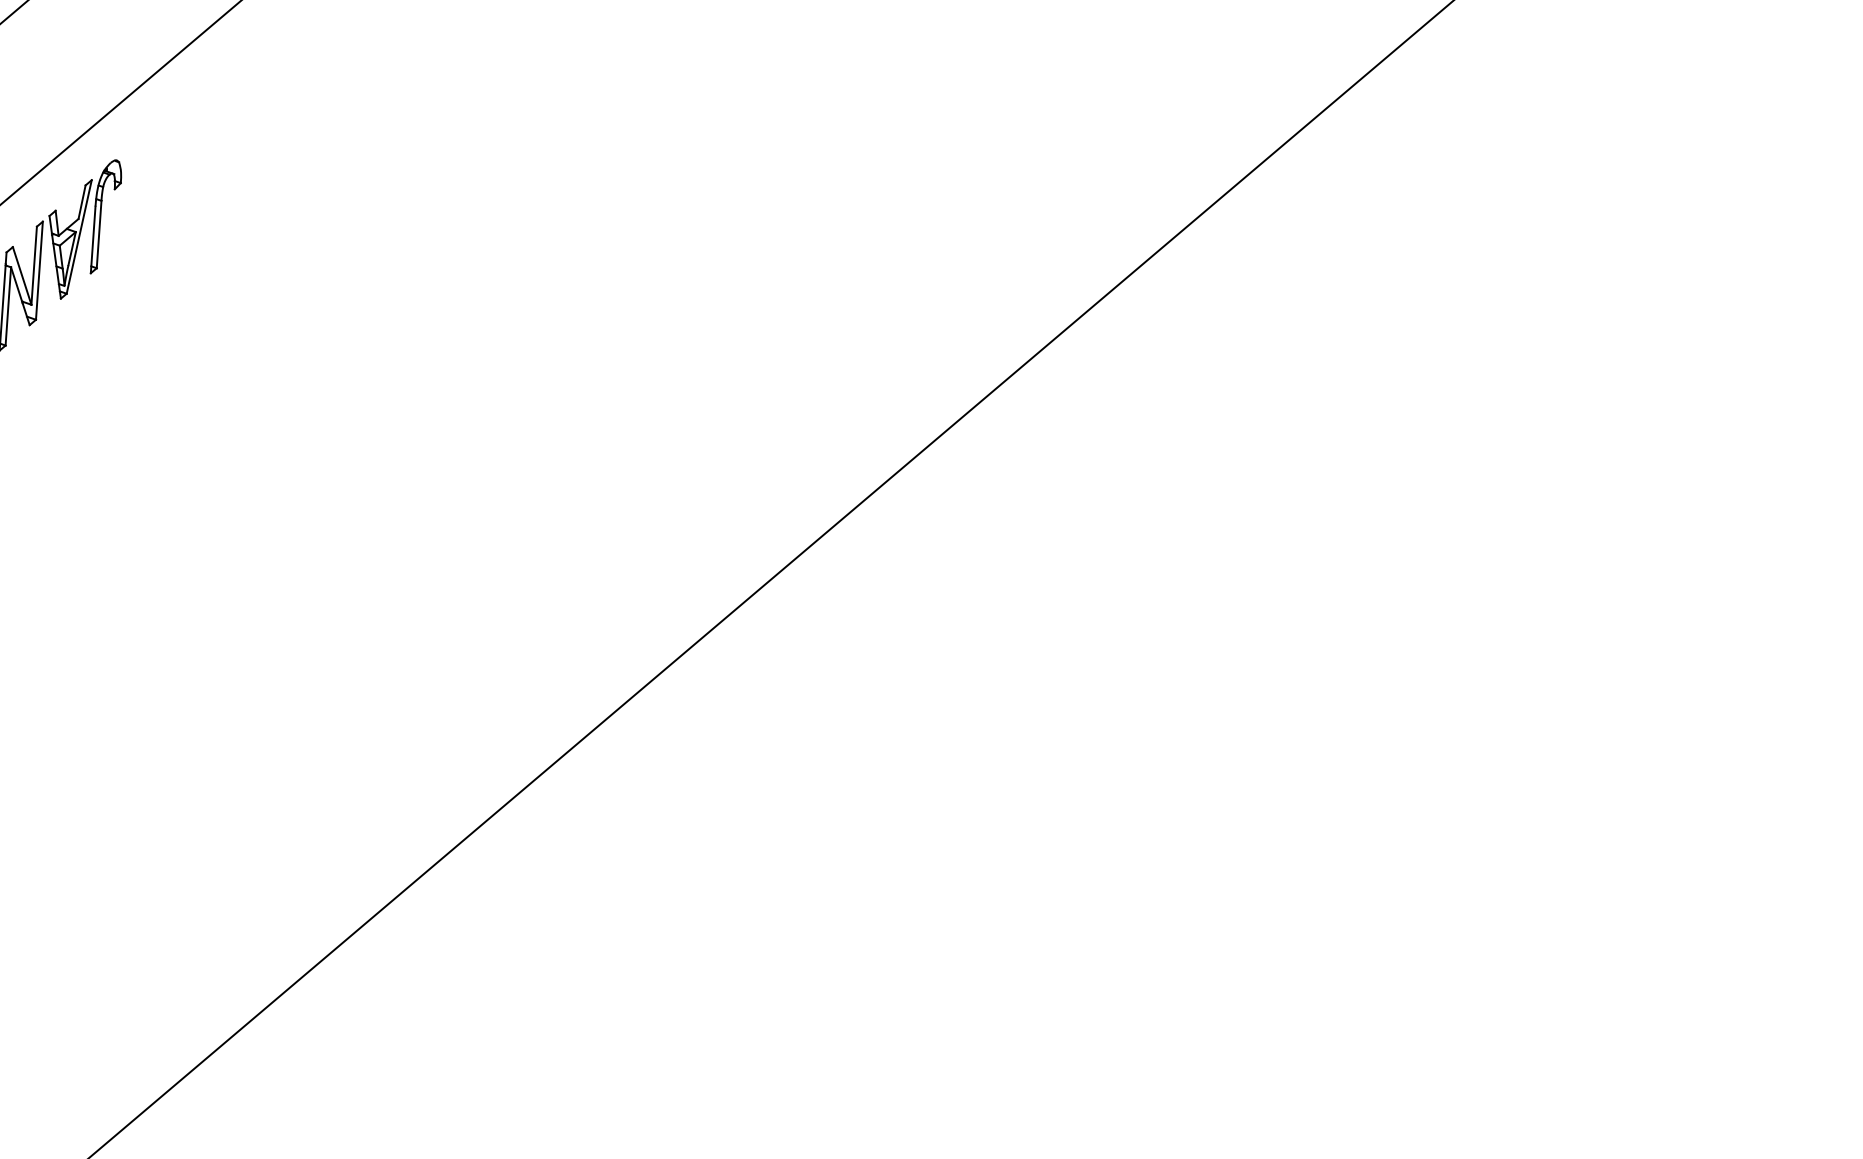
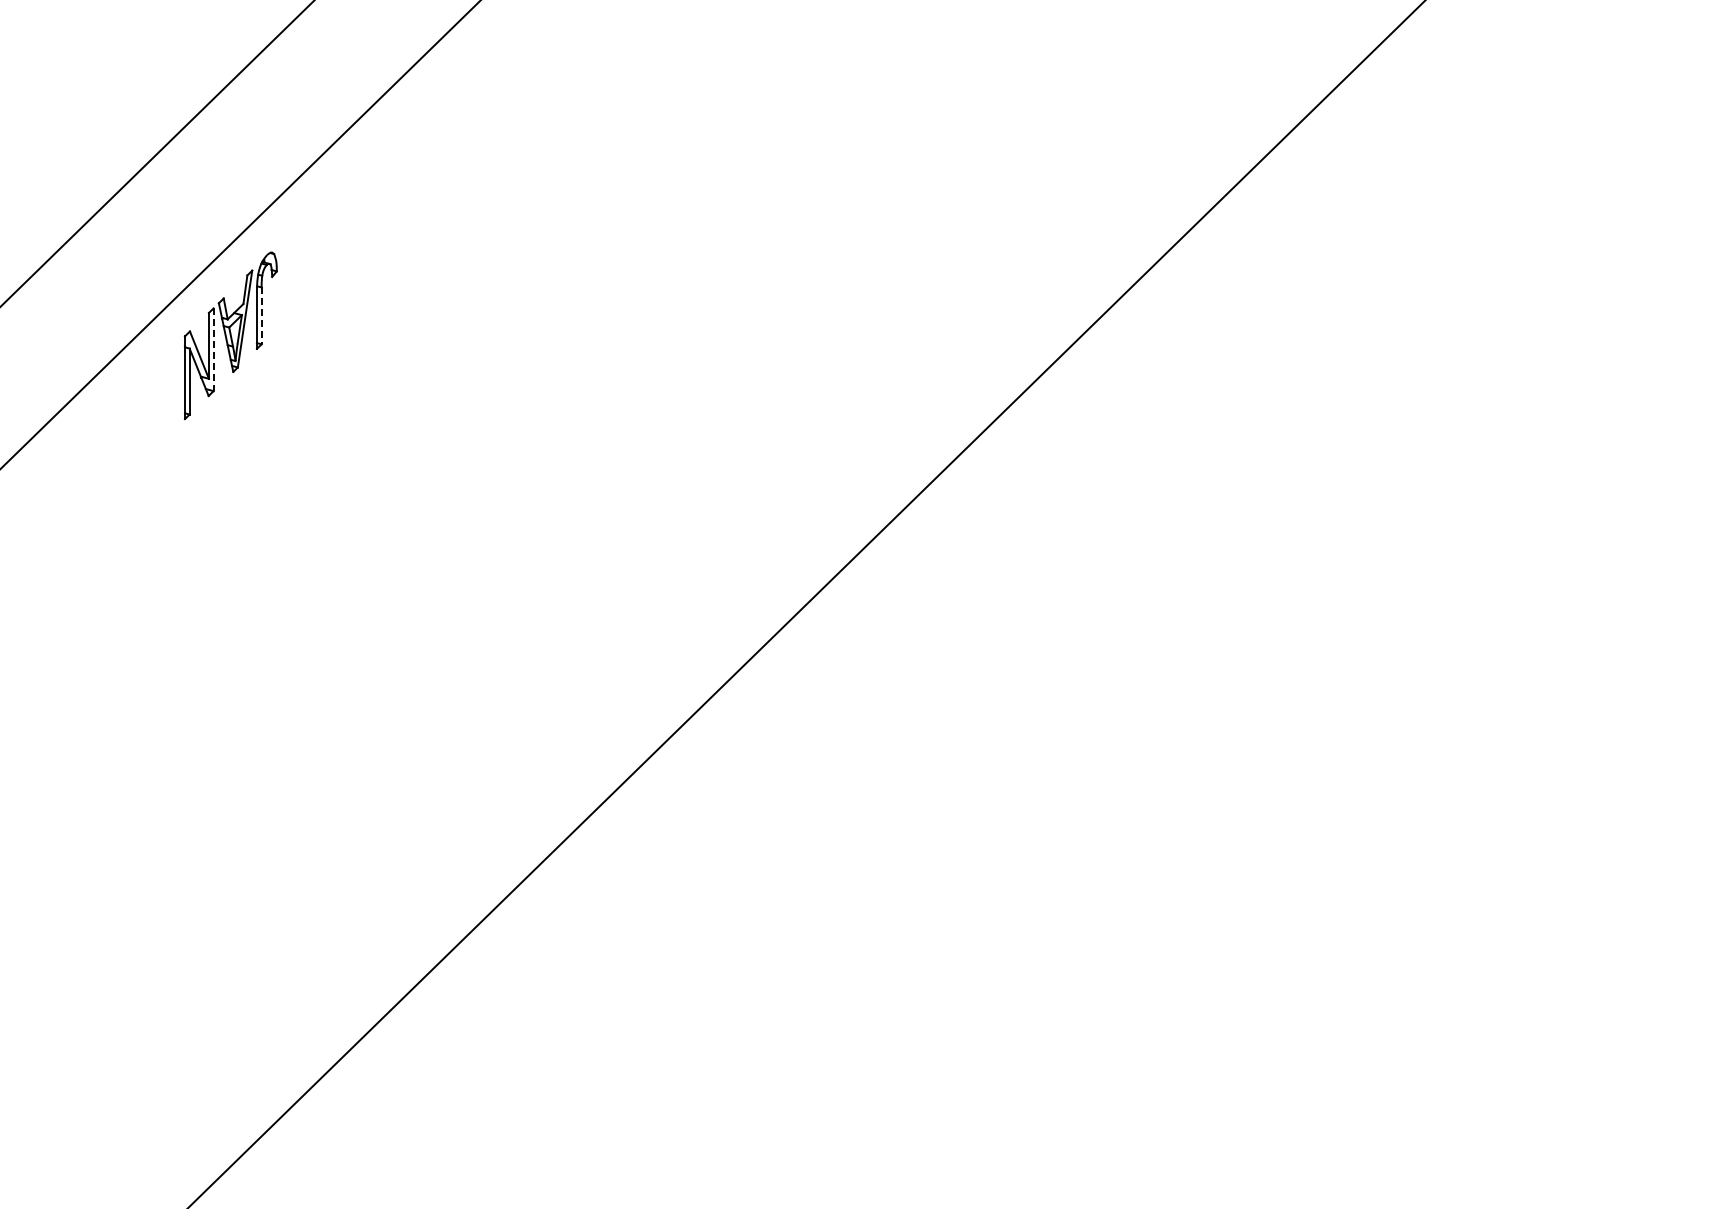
line: (98, 235) -> (261, 316), solid -> dashed
line: (39, 271) -> (213, 350), solid -> dashed

